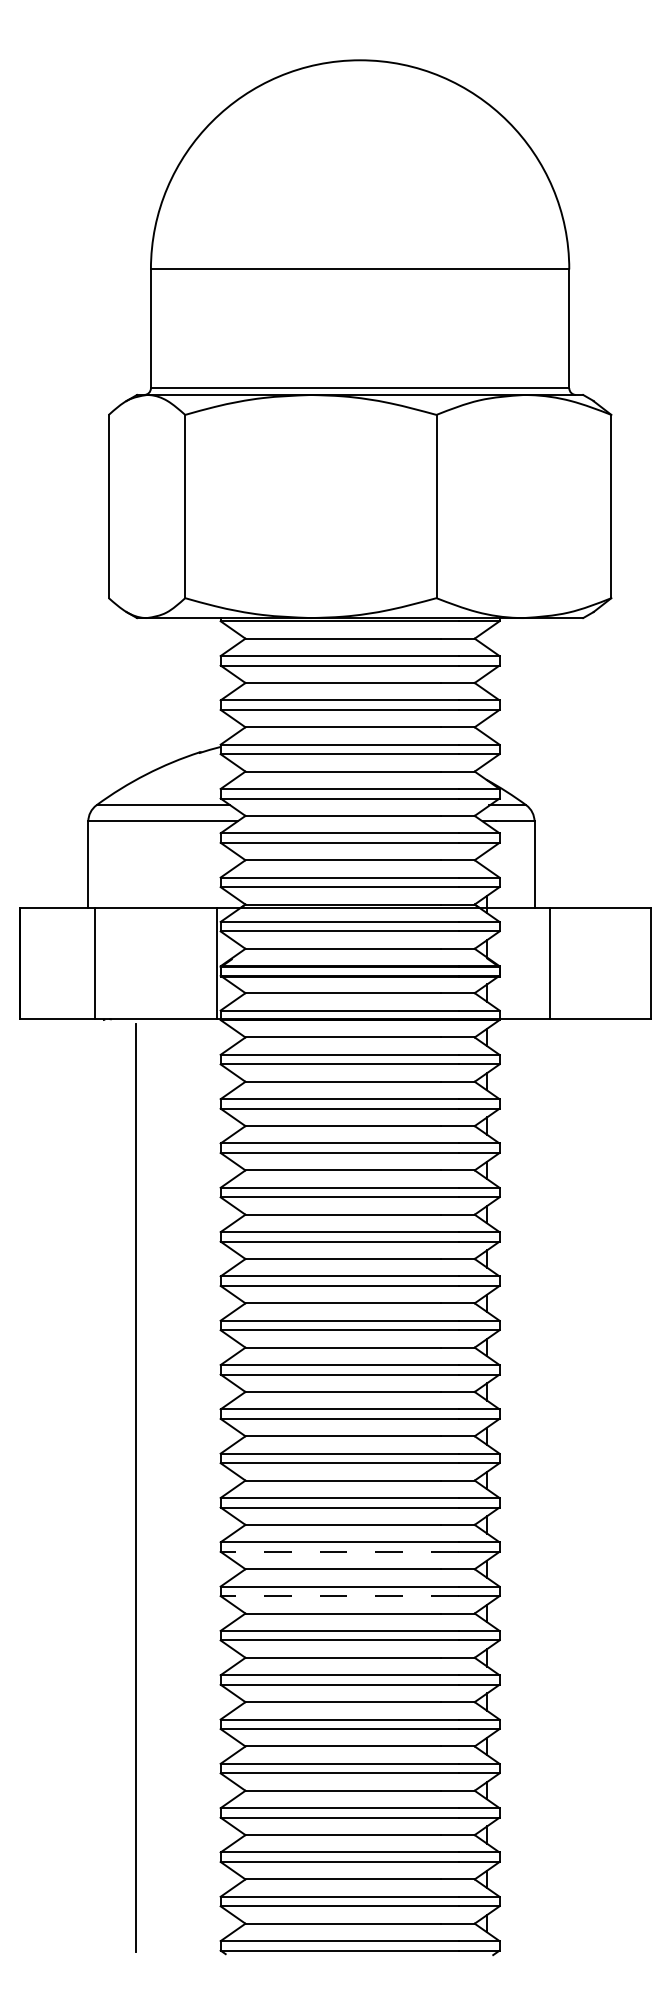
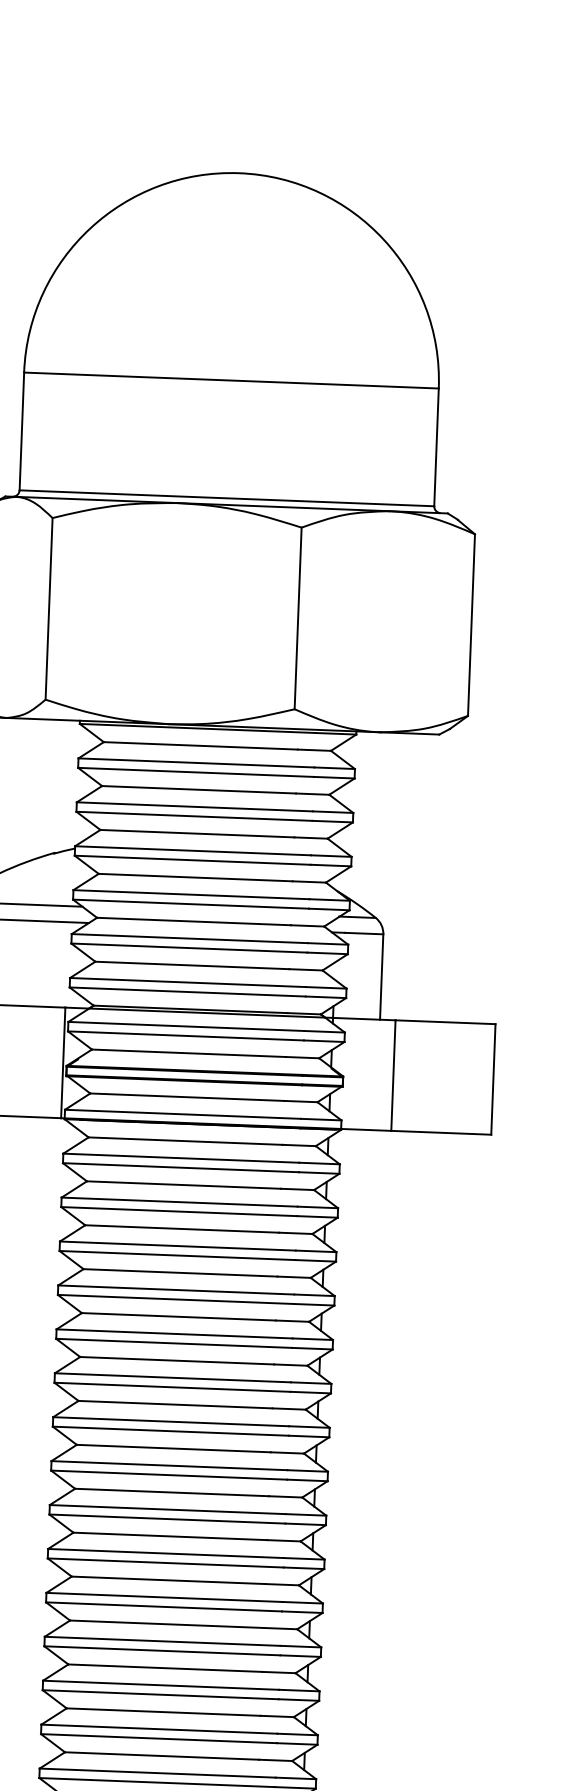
line: (339, 1551) -> (162, 1650), dashed -> solid
line: (339, 1596) -> (160, 1695), dashed -> solid

